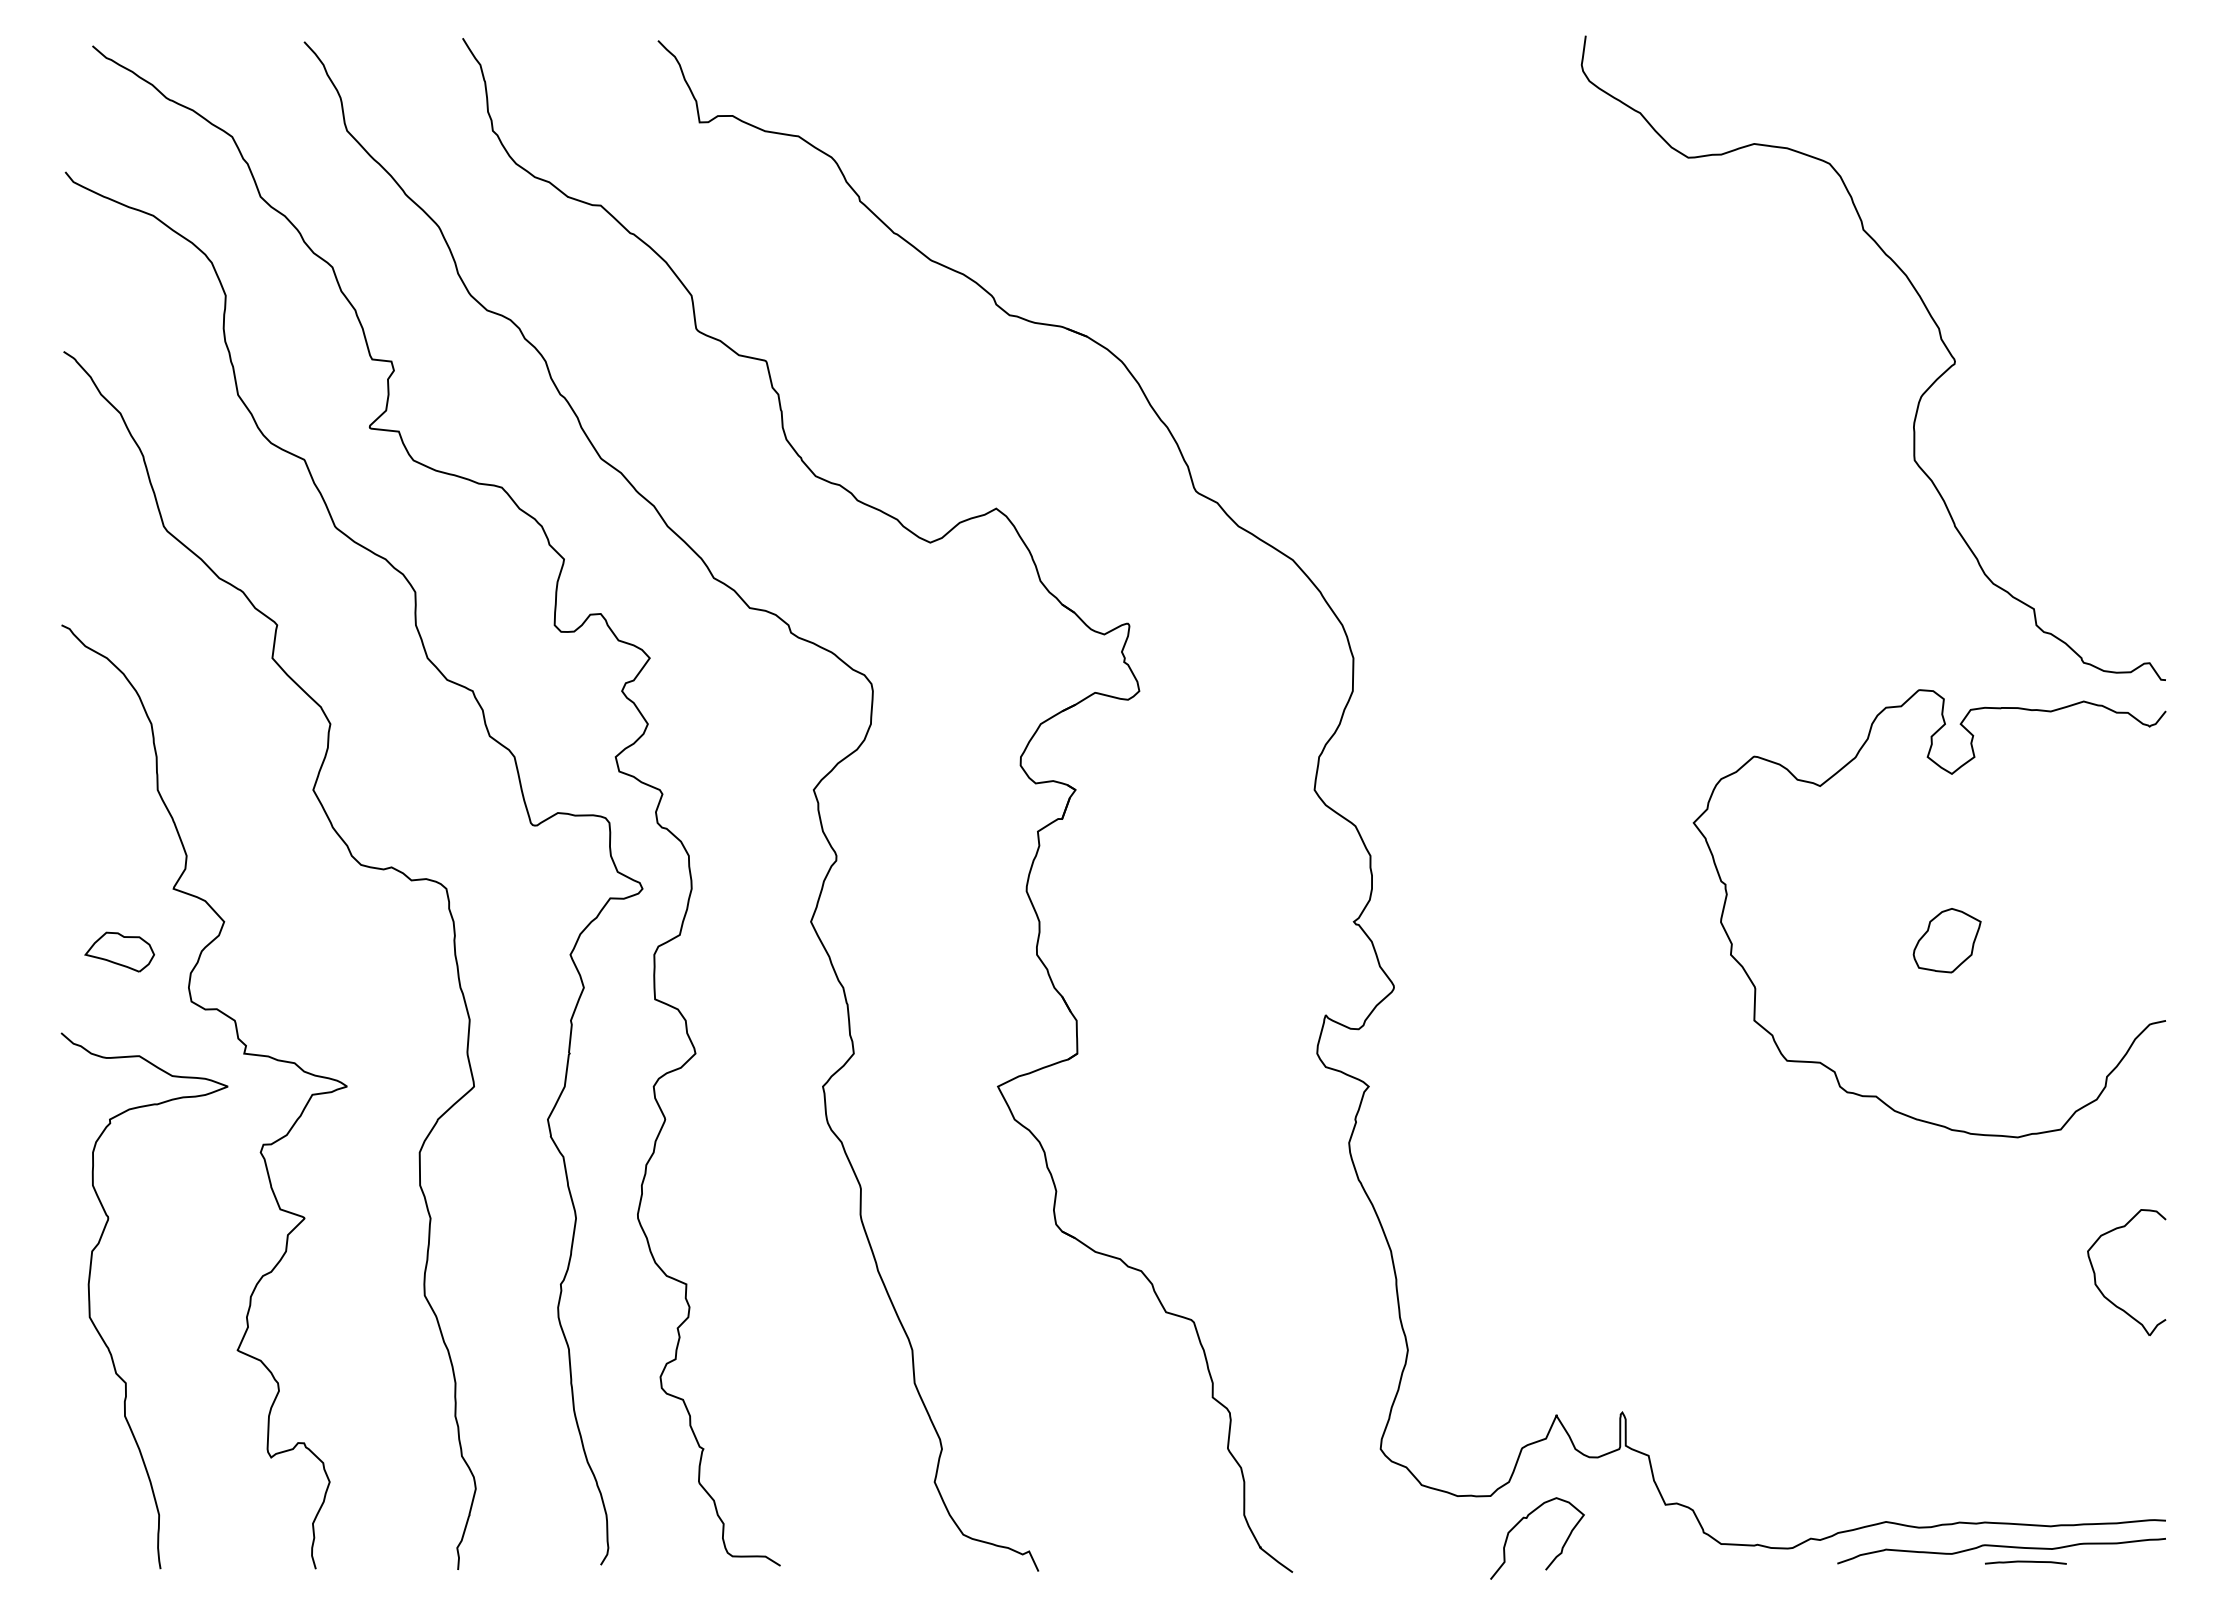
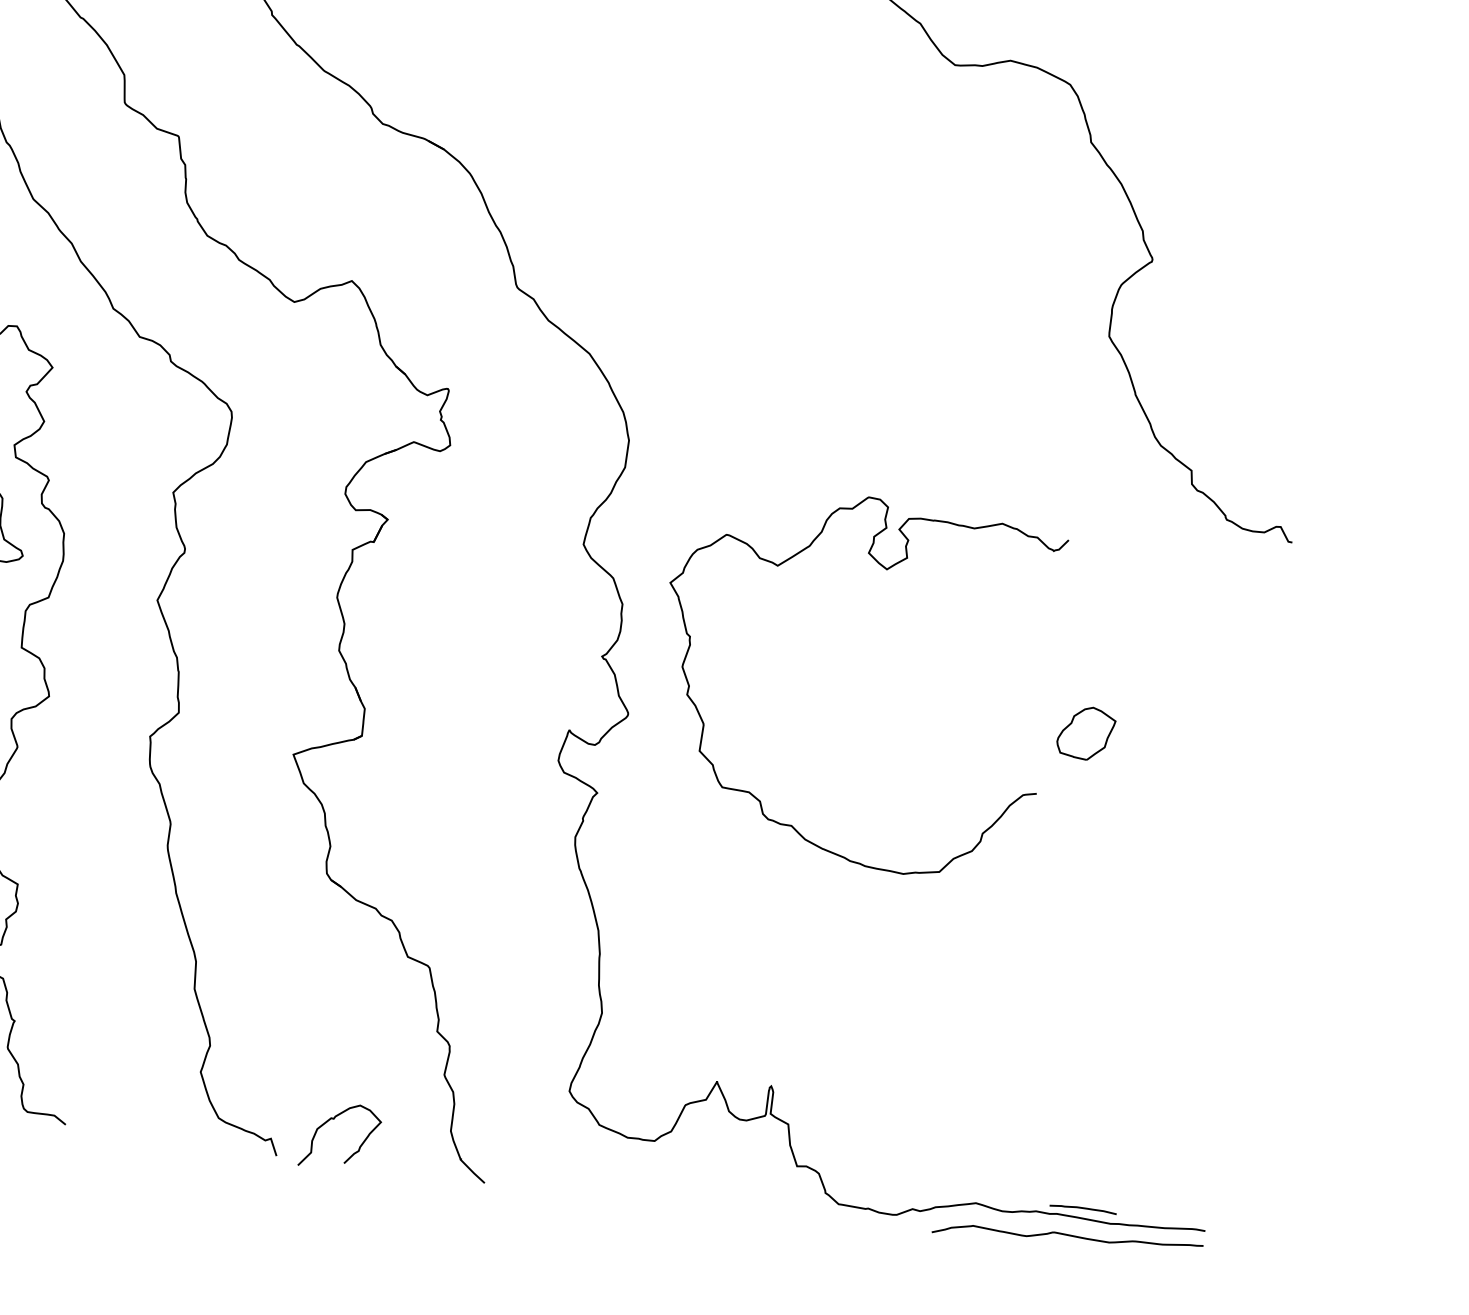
curve: (1950, 774) -> (885, 569), moved
part: (2101, 1290) -> (1176, 1035), removed
curve: (1527, 1518) -> (334, 1119), moved
curve: (2025, 1562) -> (1082, 1208), moved

